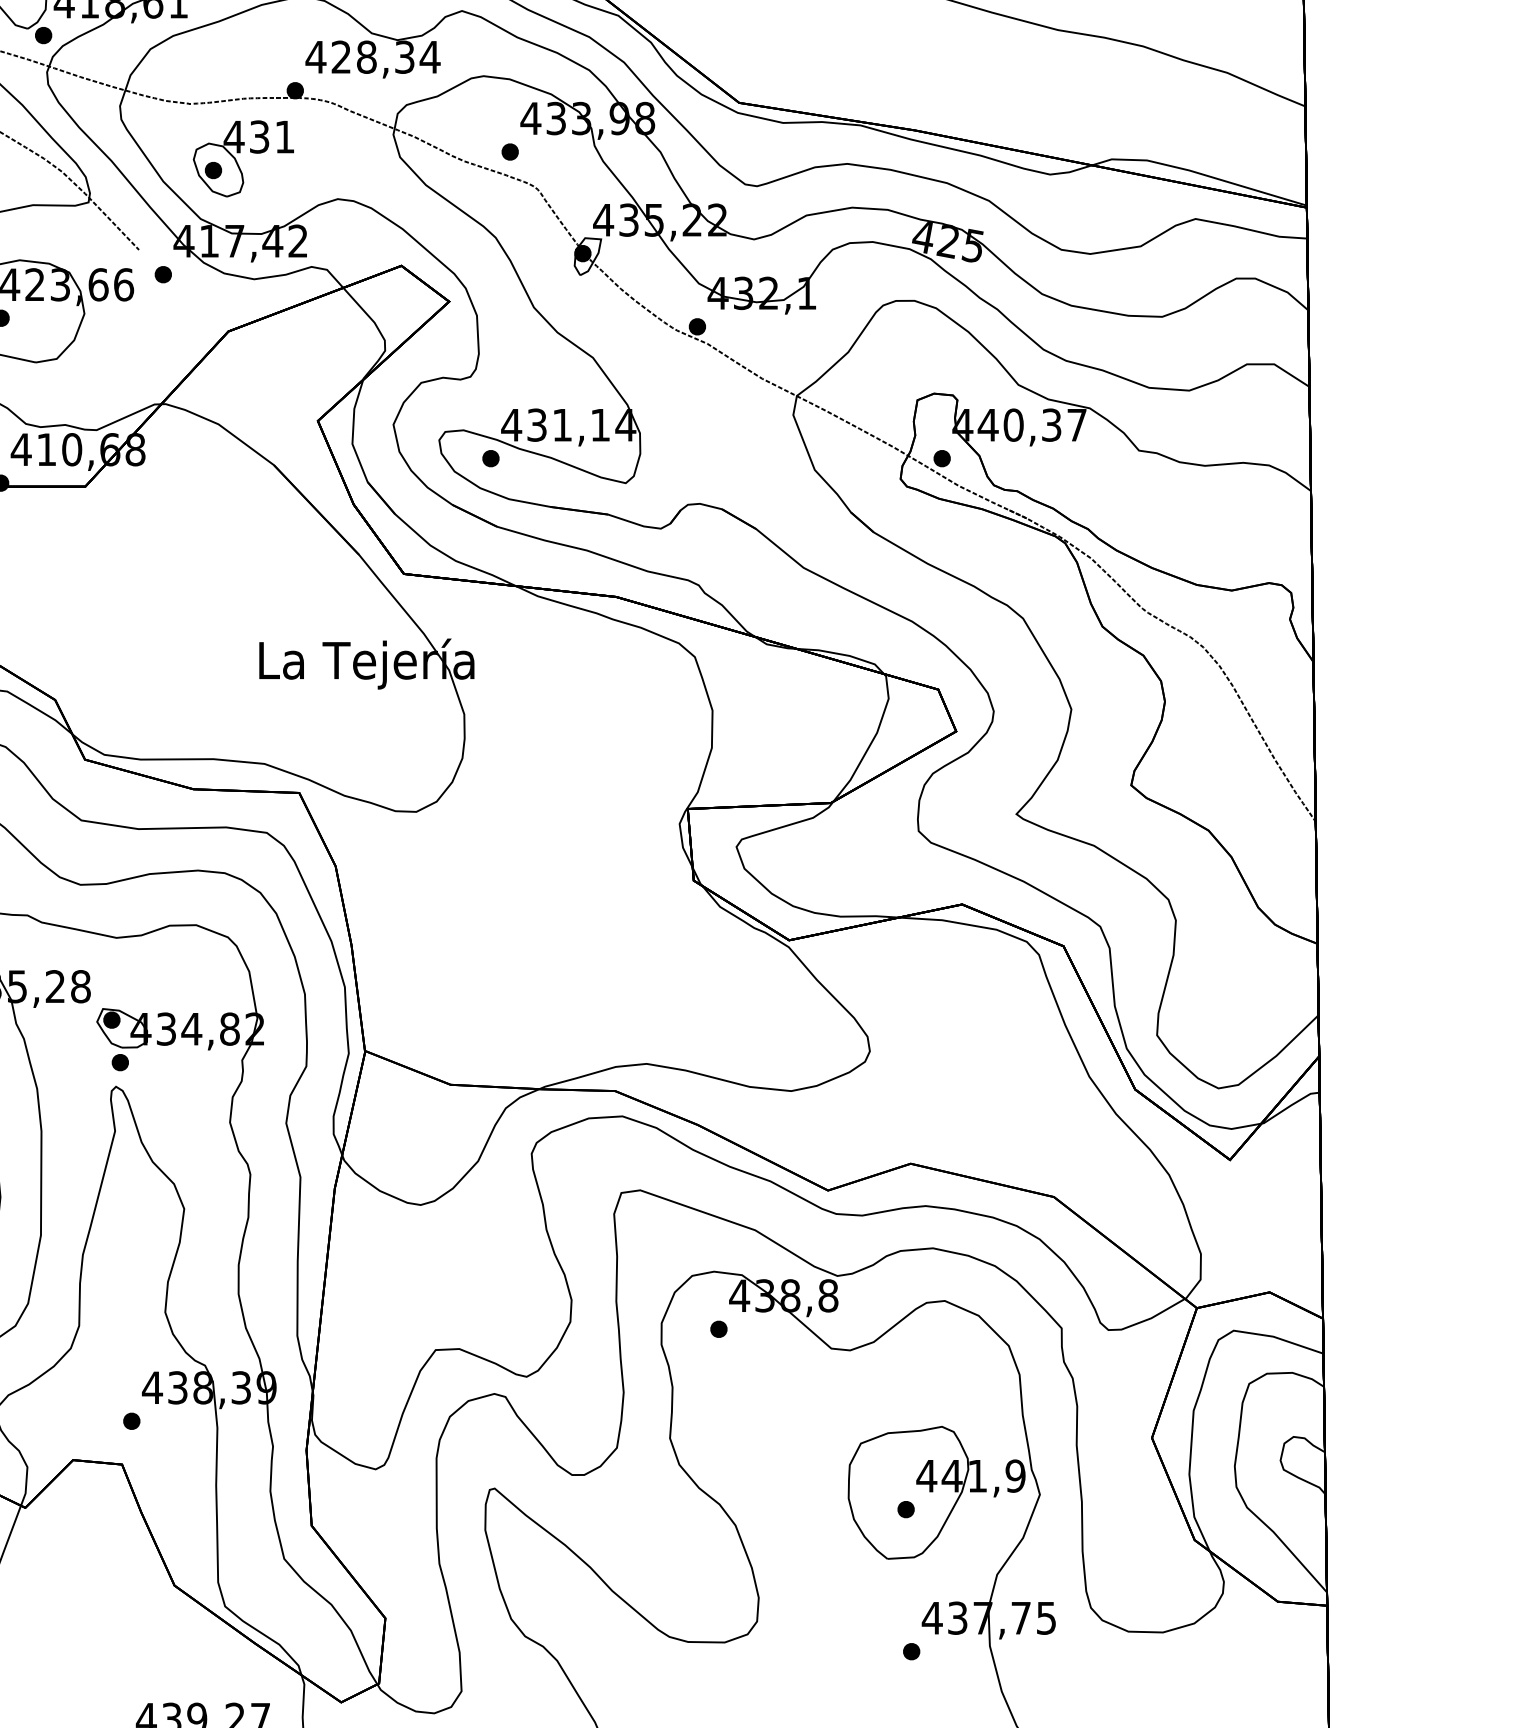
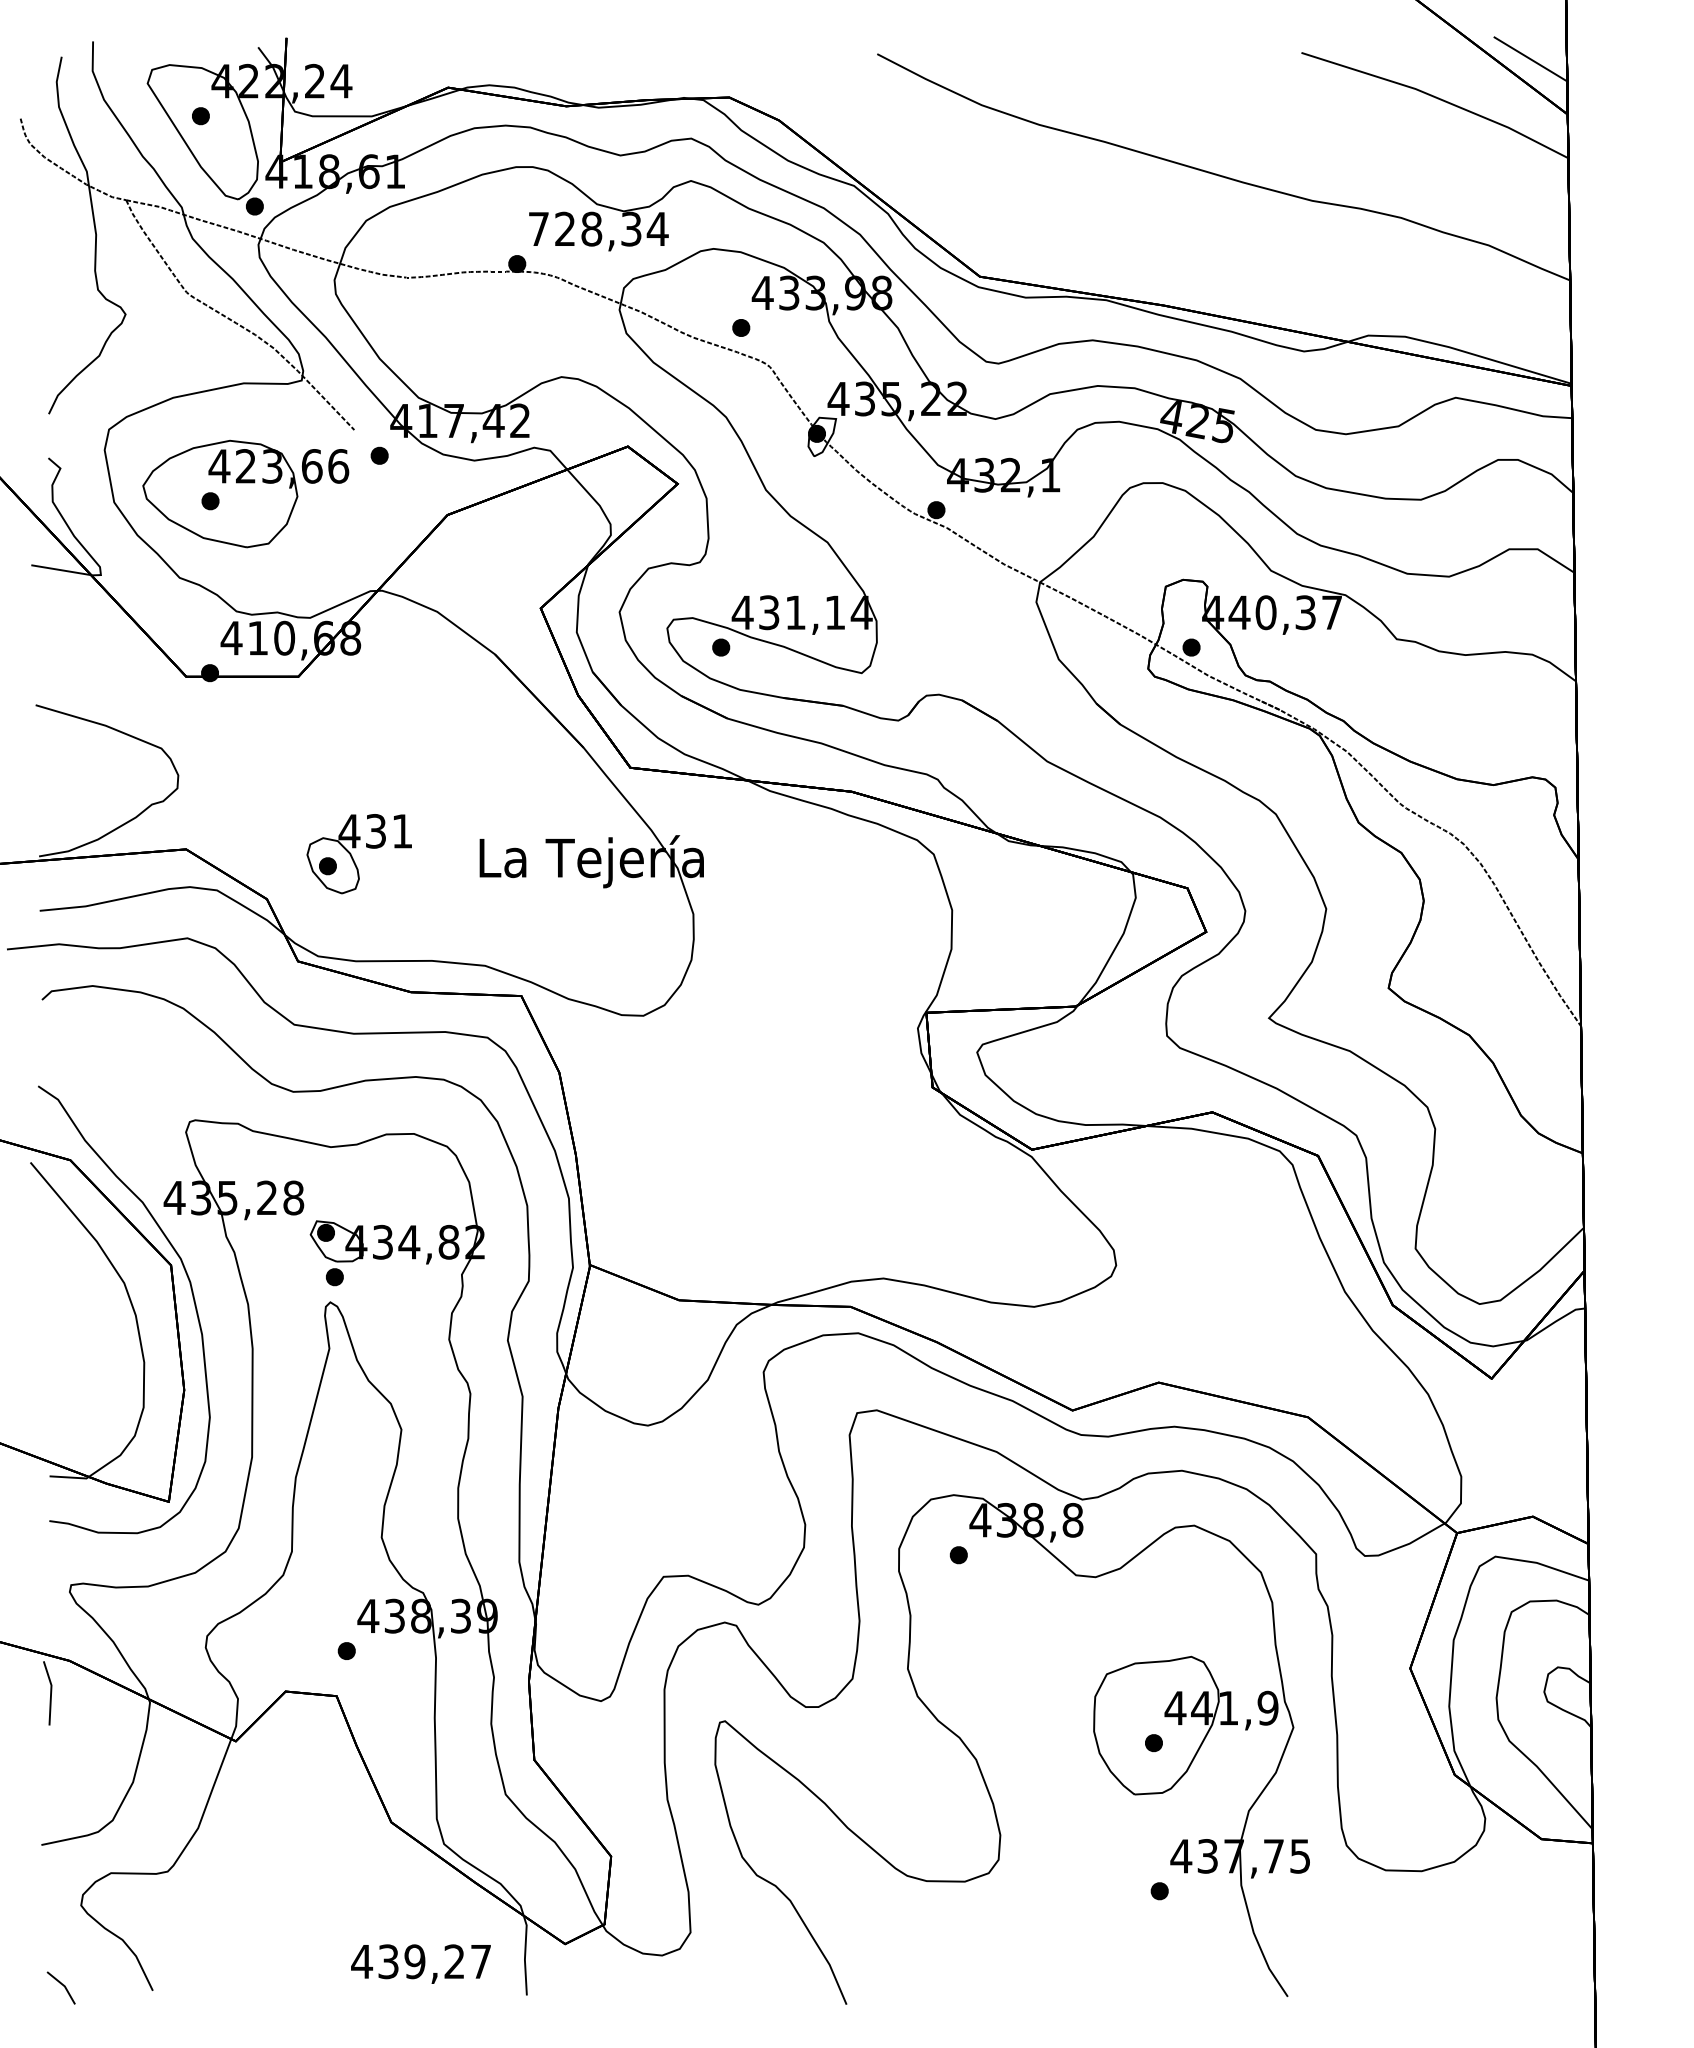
text: (315, 56) -> (538, 228), 428,34 -> 728,34
part: (237, 161) -> (352, 856), moved

